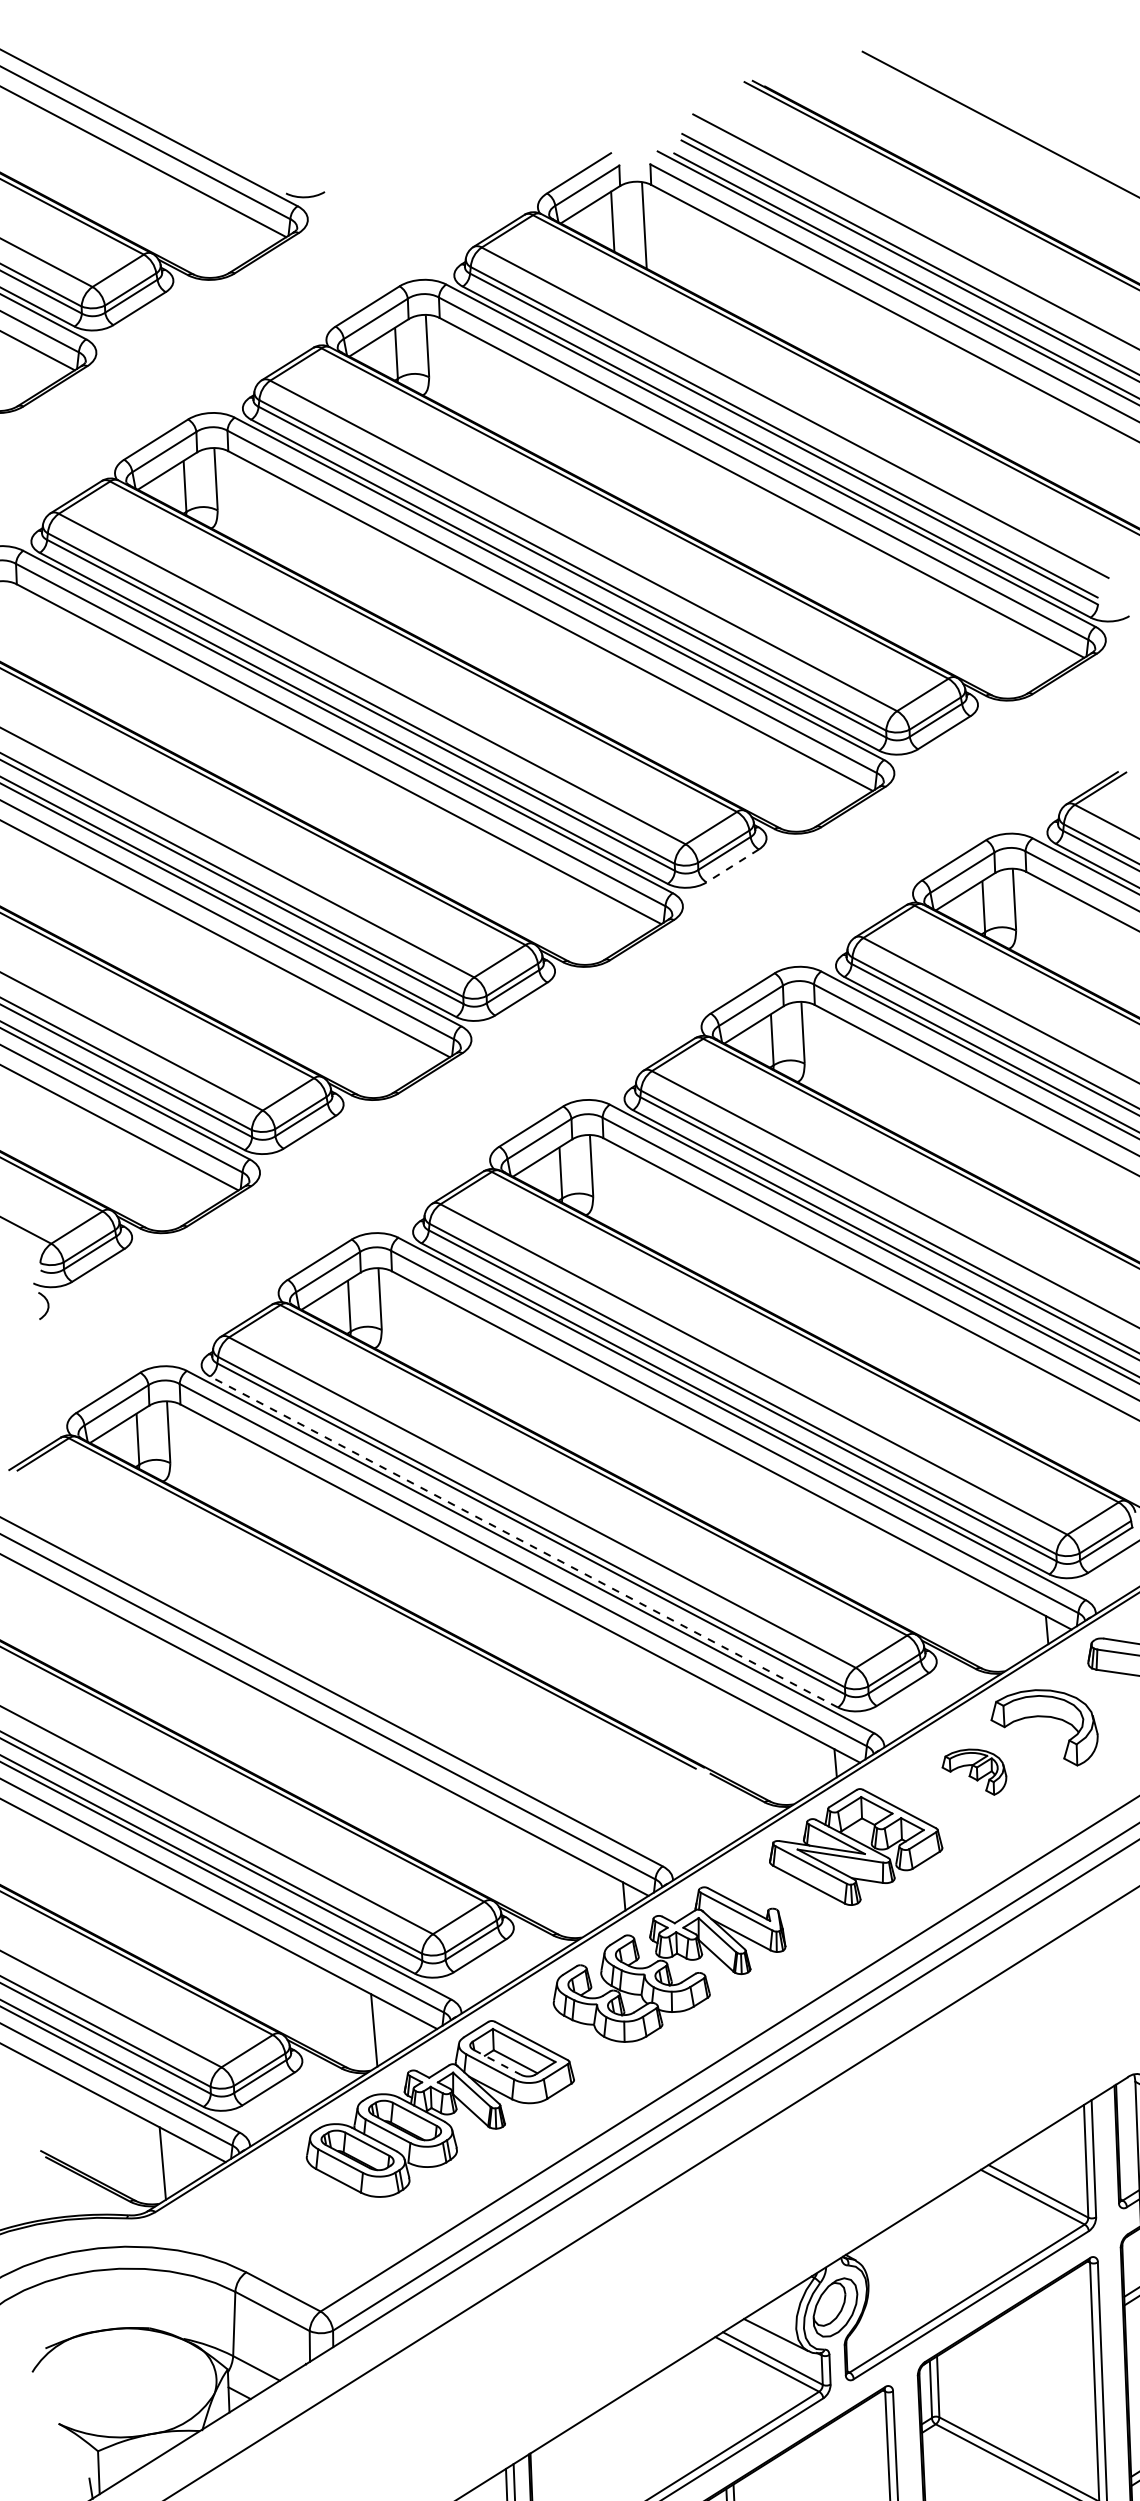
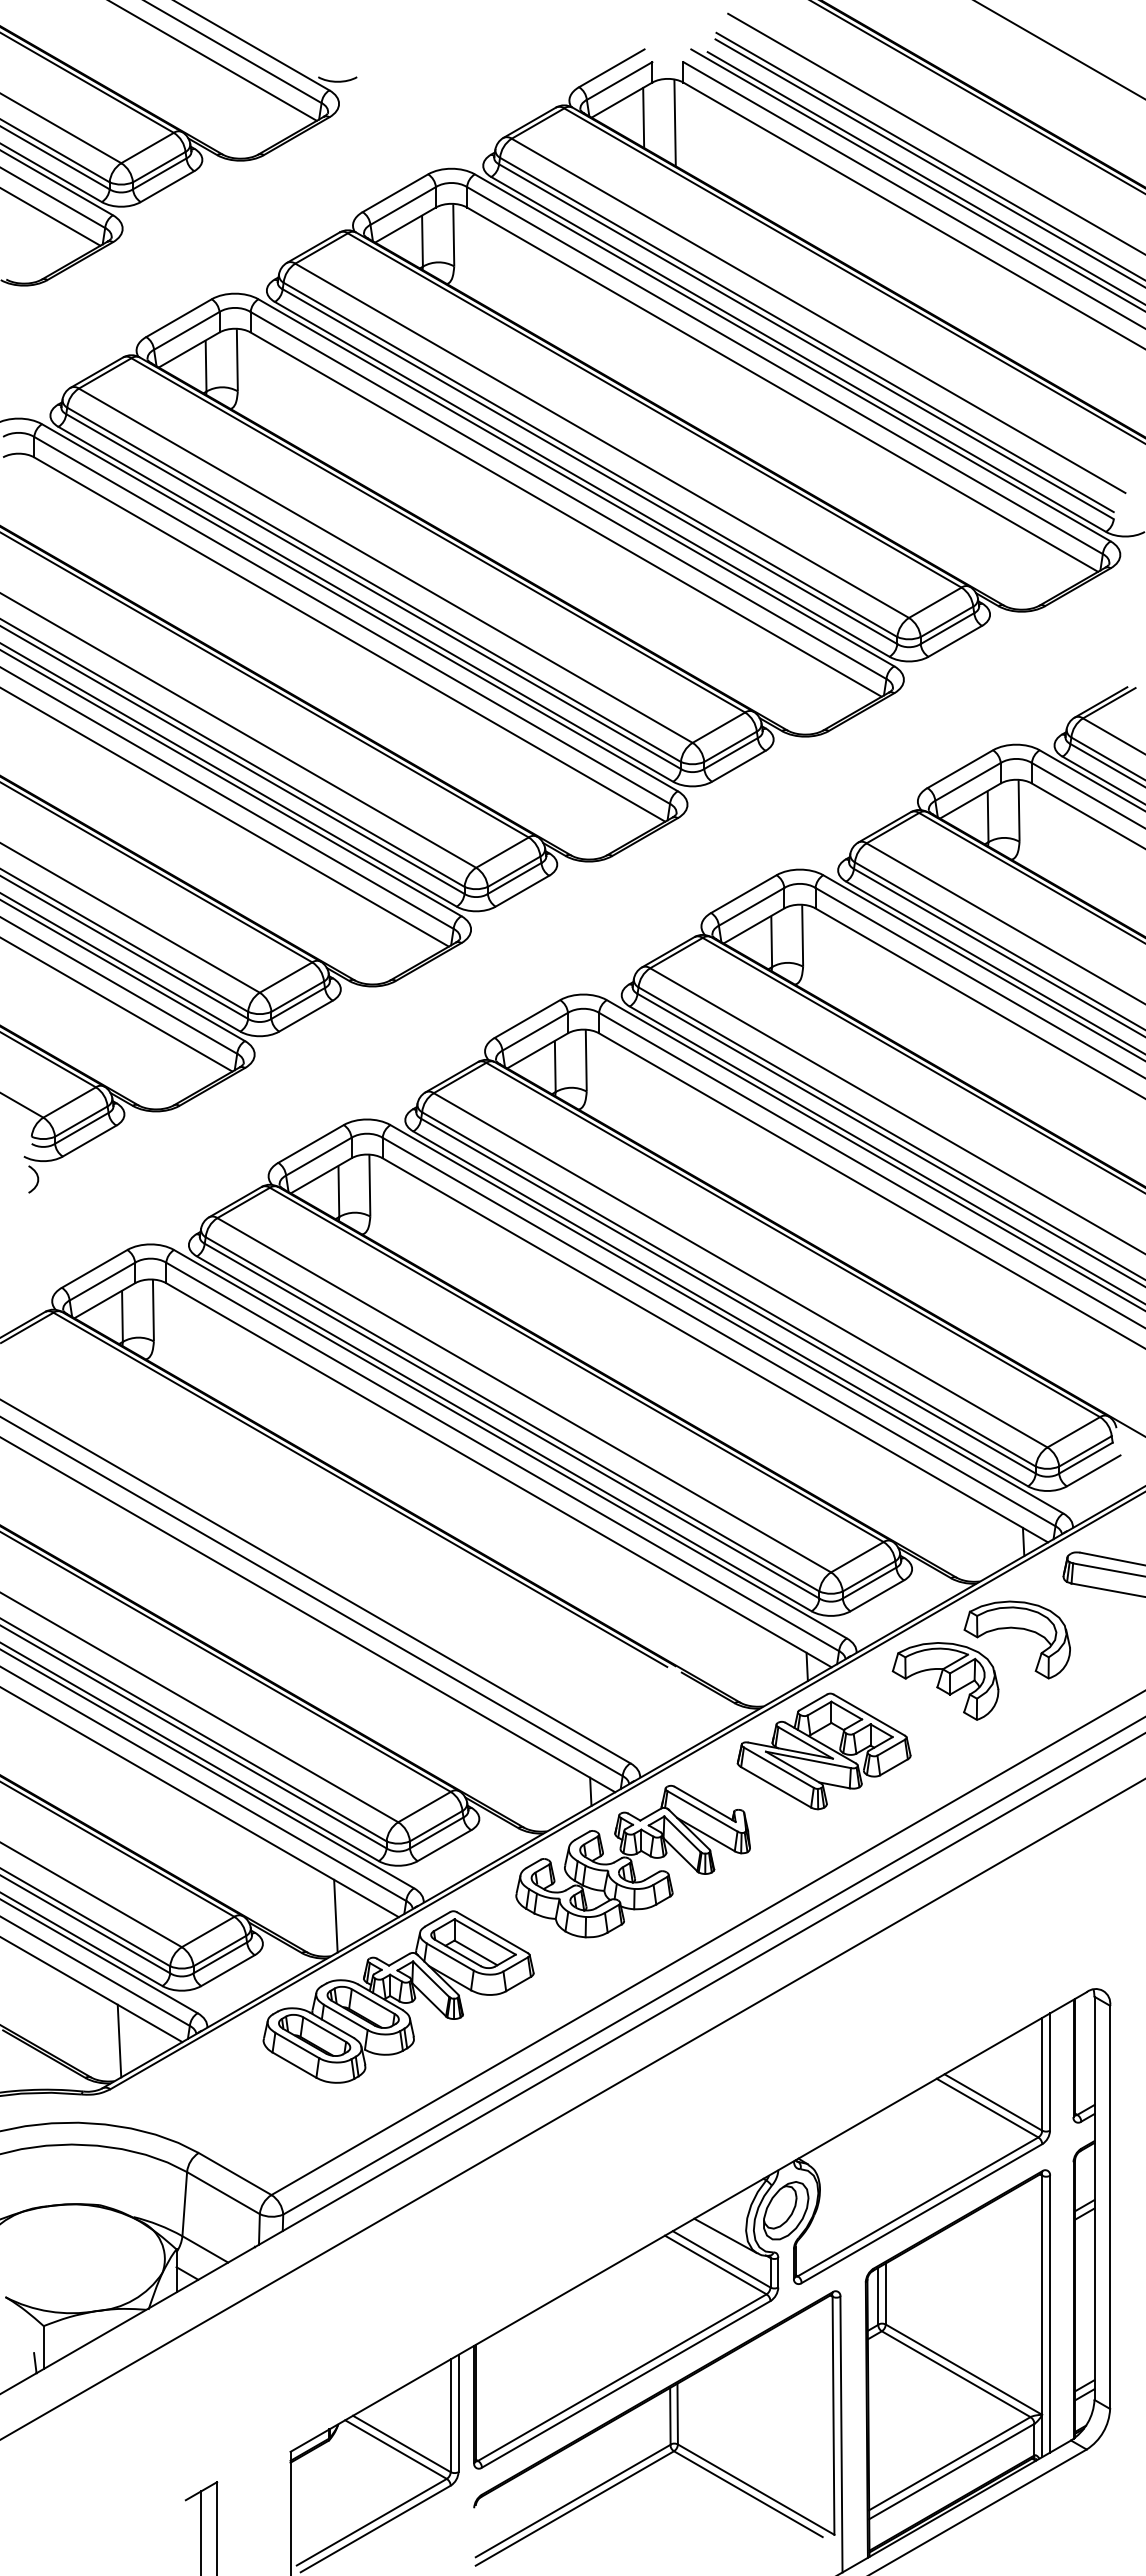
line: (732, 866) -> (738, 766), dashed -> solid
line: (524, 1541) -> (504, 1433), dashed -> solid
part: (974, 1772) -> (945, 1681), size x1.67
line: (497, 2062) -> (457, 1952), dashed -> solid

